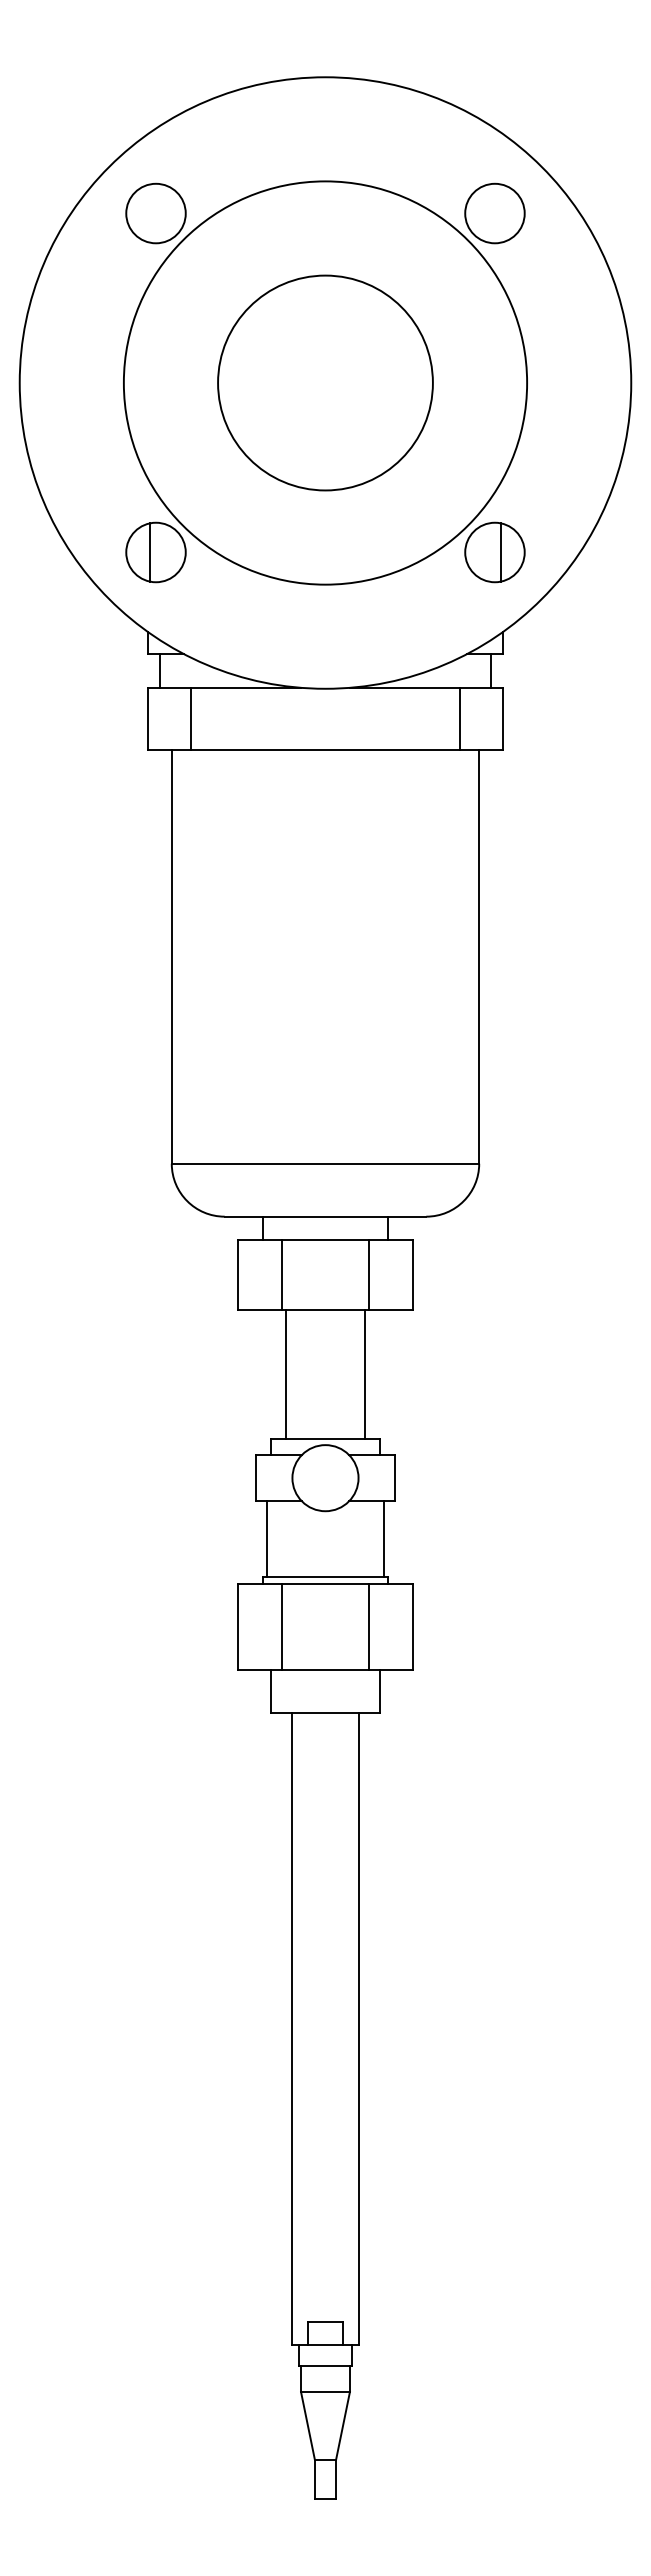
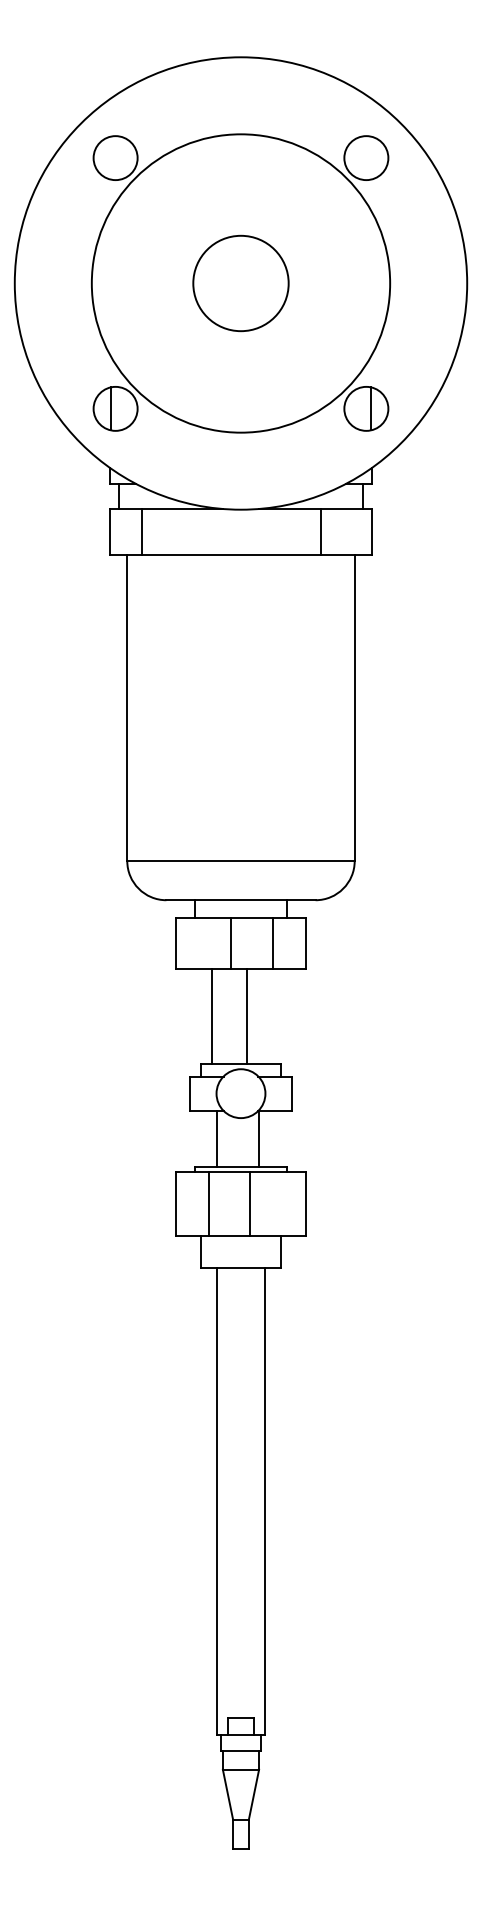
circle: (325, 382) -> (241, 283), size x0.6
line: (459, 718) -> (320, 531), moved
line: (281, 1274) -> (230, 943), moved
line: (365, 1373) -> (246, 1016), moved
line: (266, 1539) -> (216, 1139), moved
line: (384, 1539) -> (258, 1139), moved
line: (369, 1626) -> (249, 1203), moved

